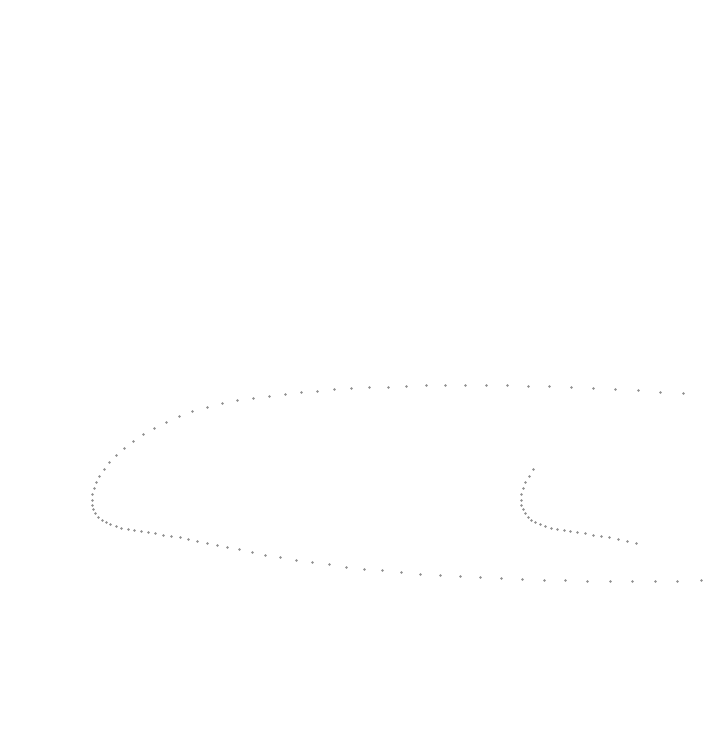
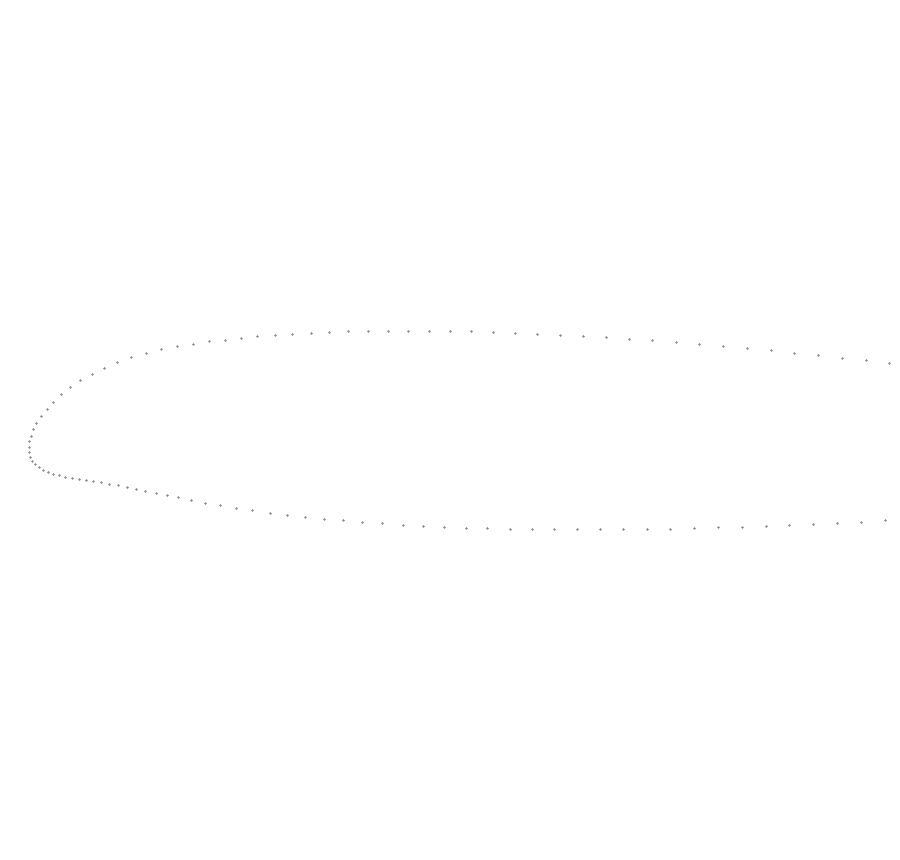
part: (578, 531) -> (522, 479), removed

